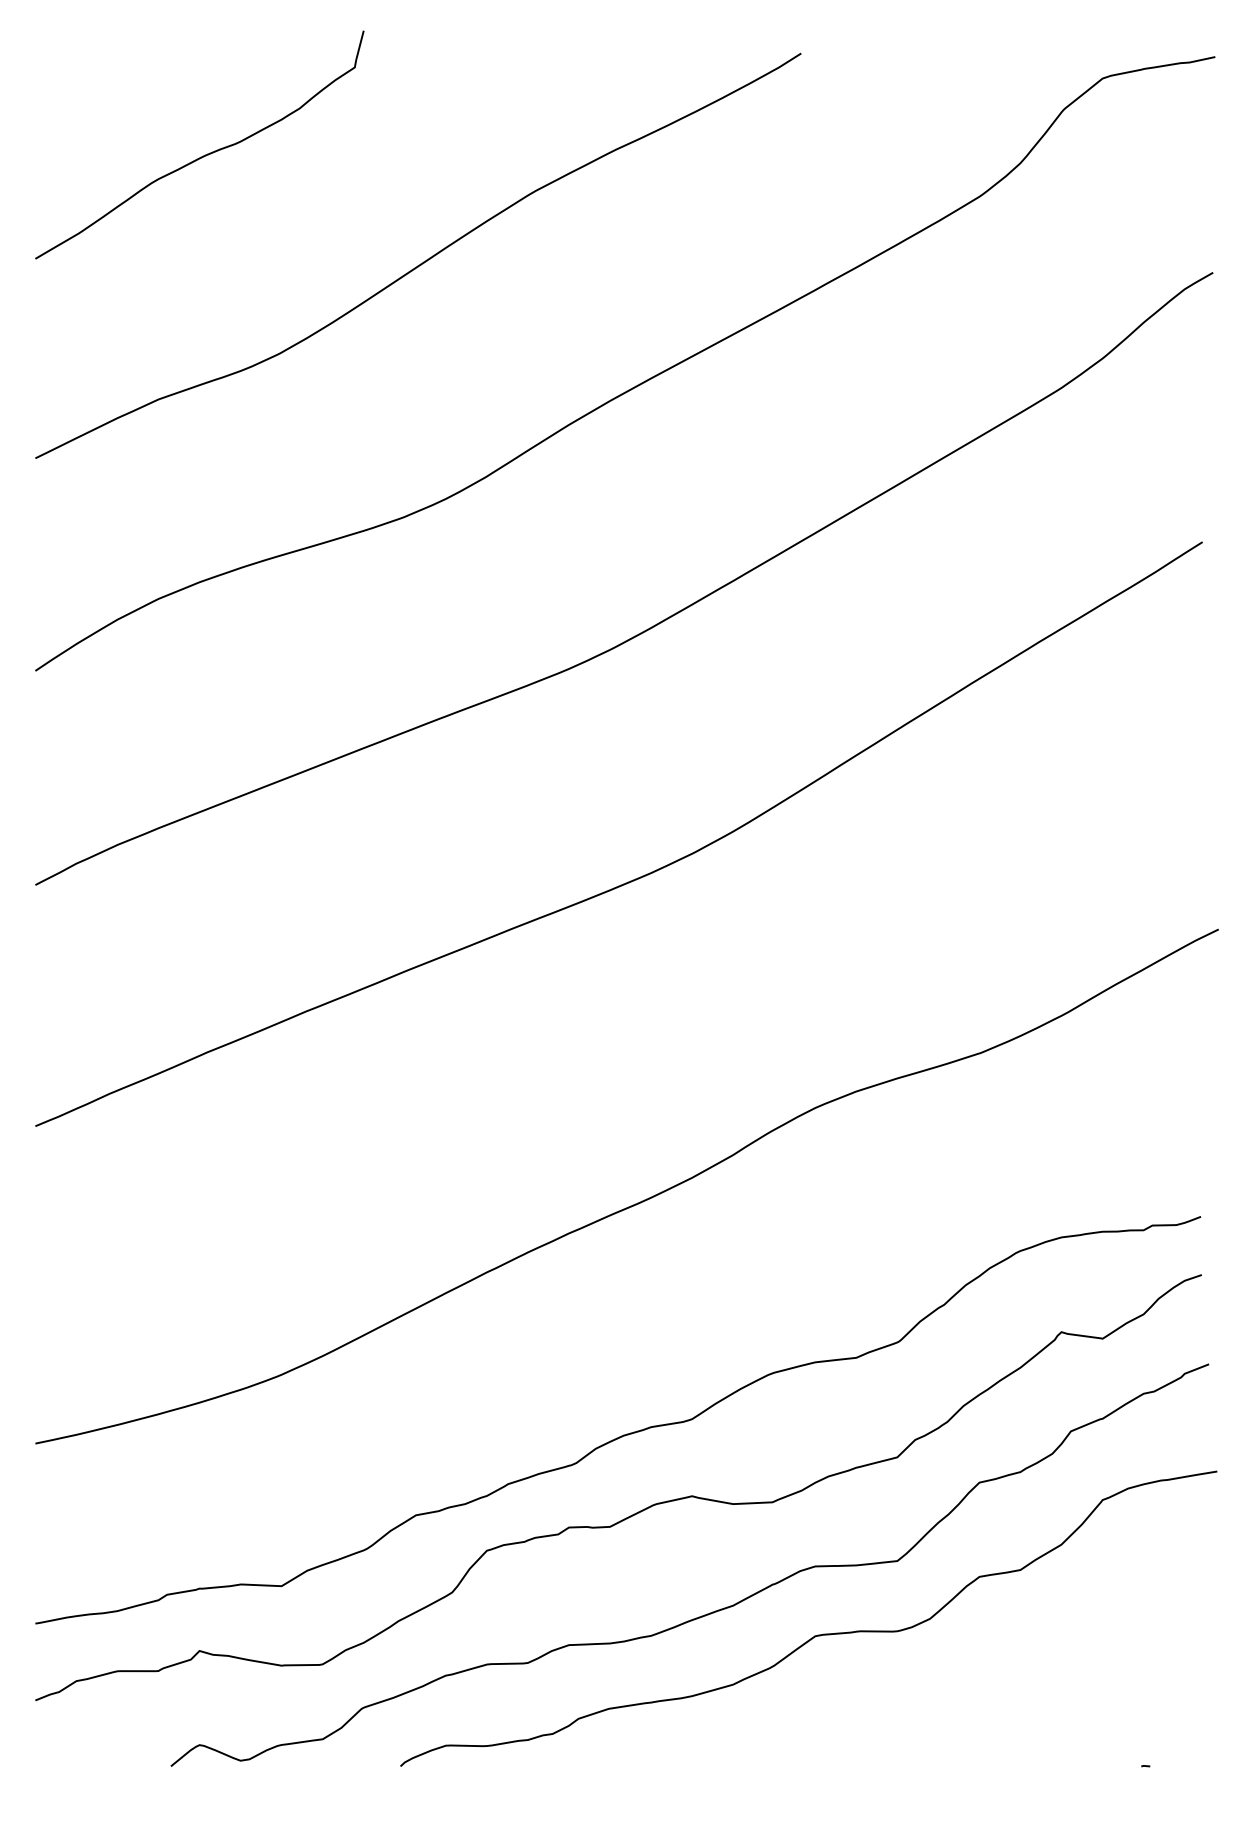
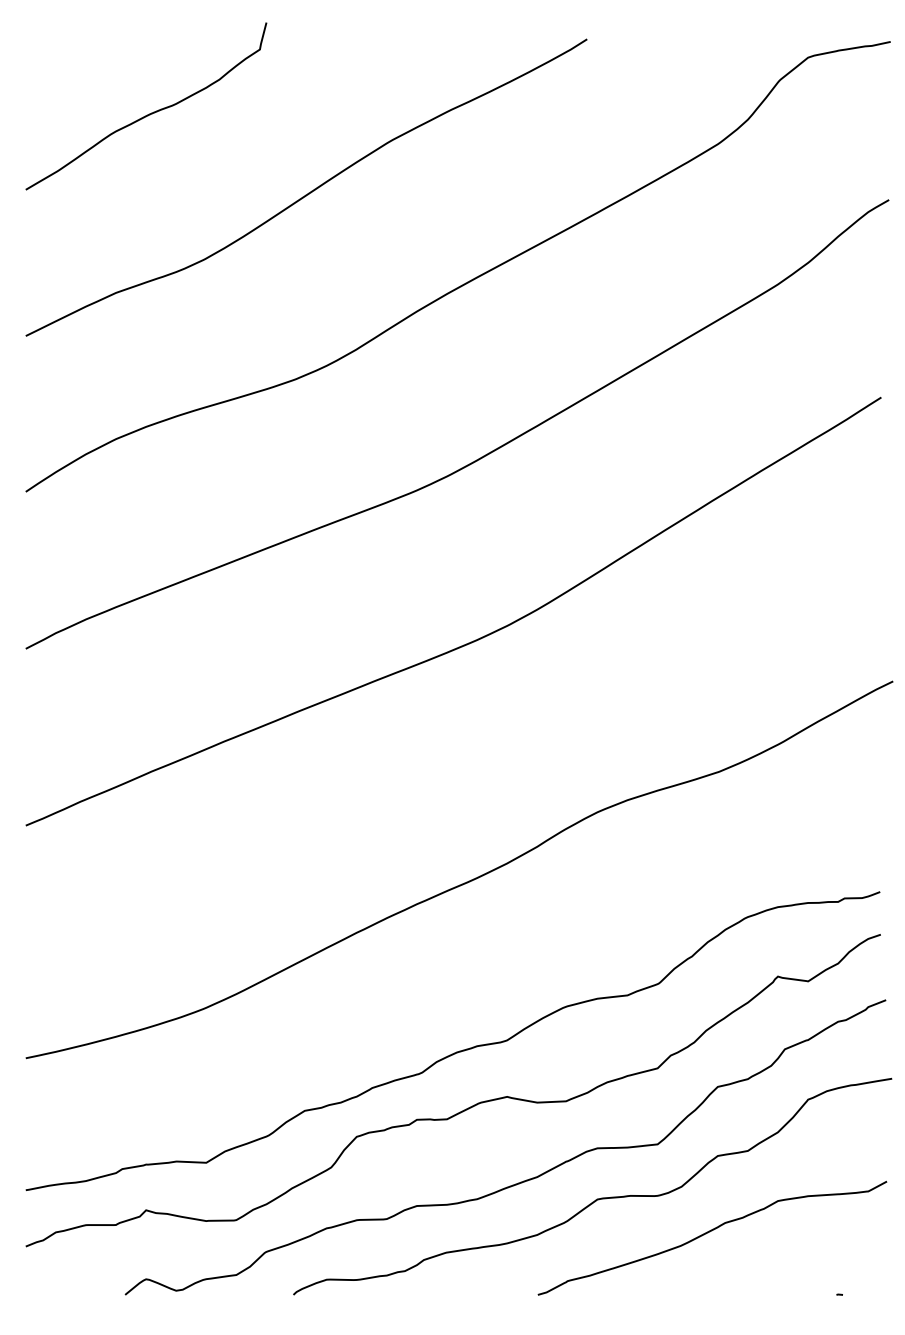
curve: (966, 1682) -> (708, 1233), added

